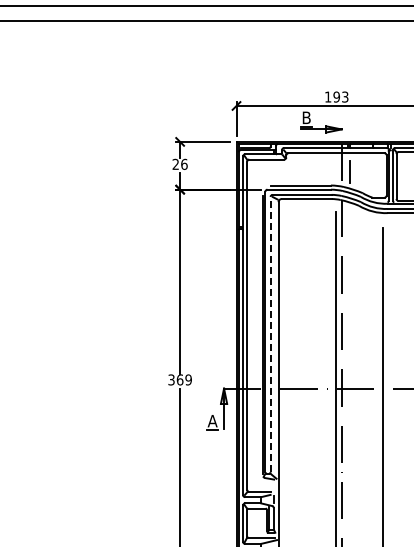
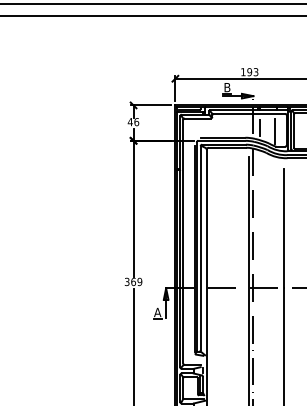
text: (175, 163) -> (130, 121), 26 -> 46
line: (371, 176) -> (275, 131), added
line: (270, 334) -> (200, 248), dashed -> solid

